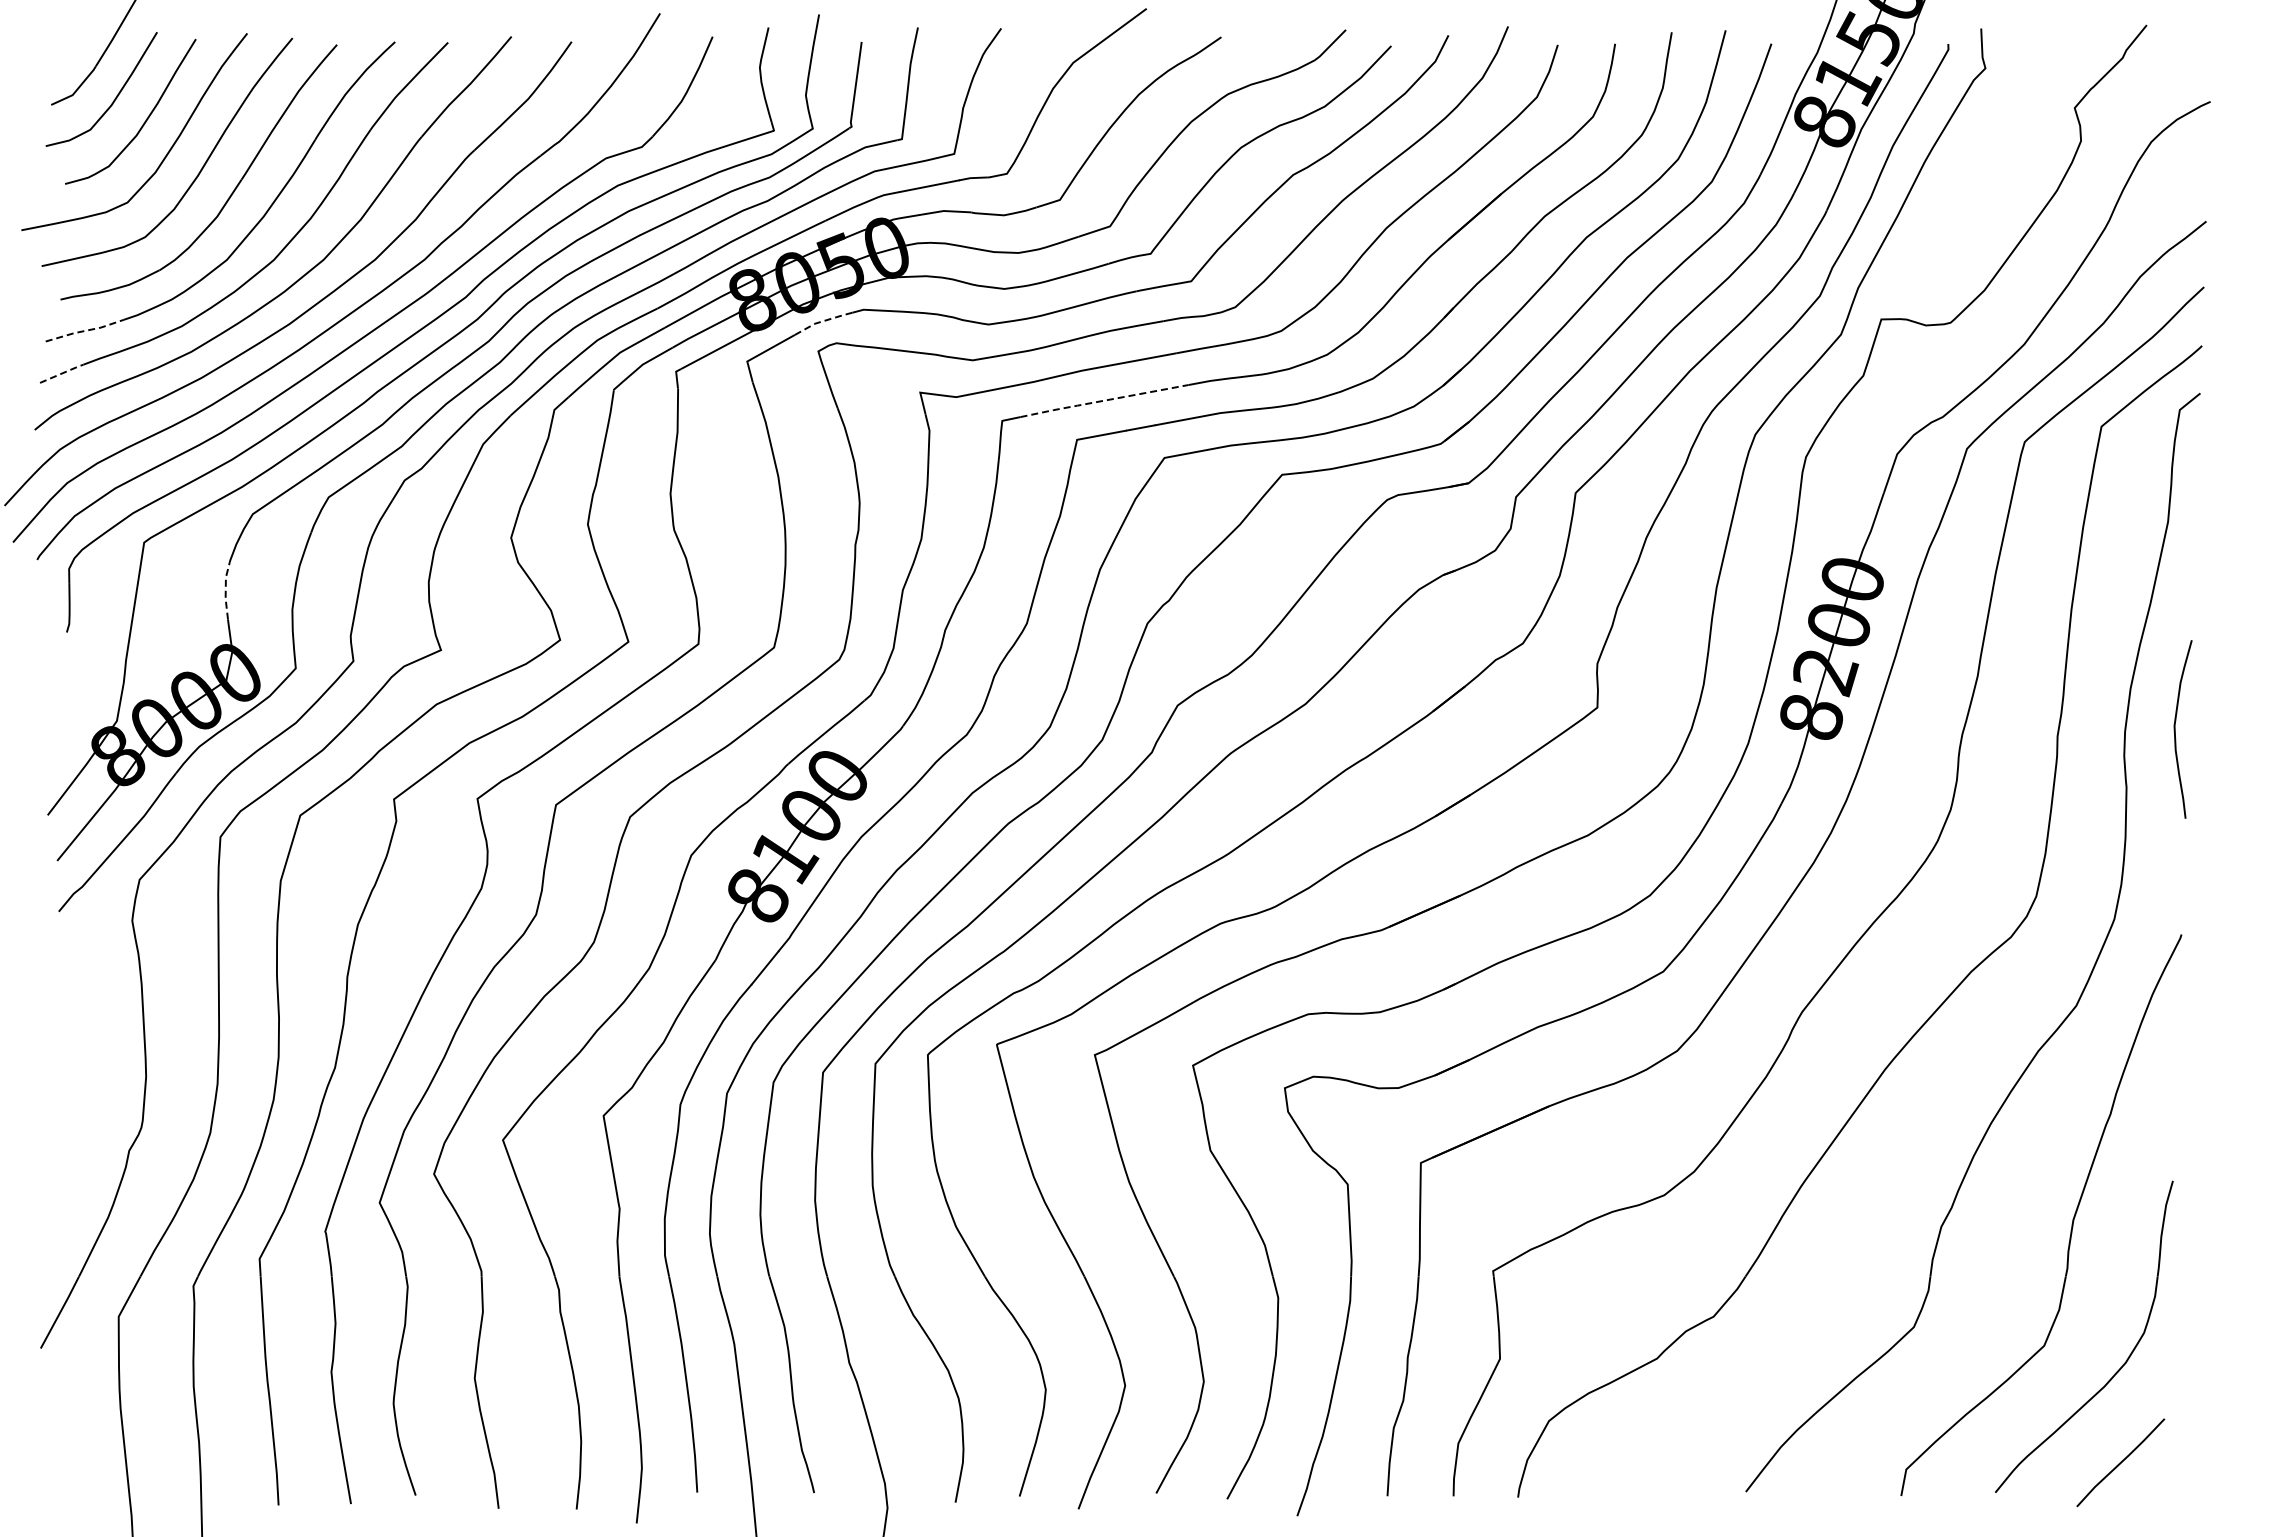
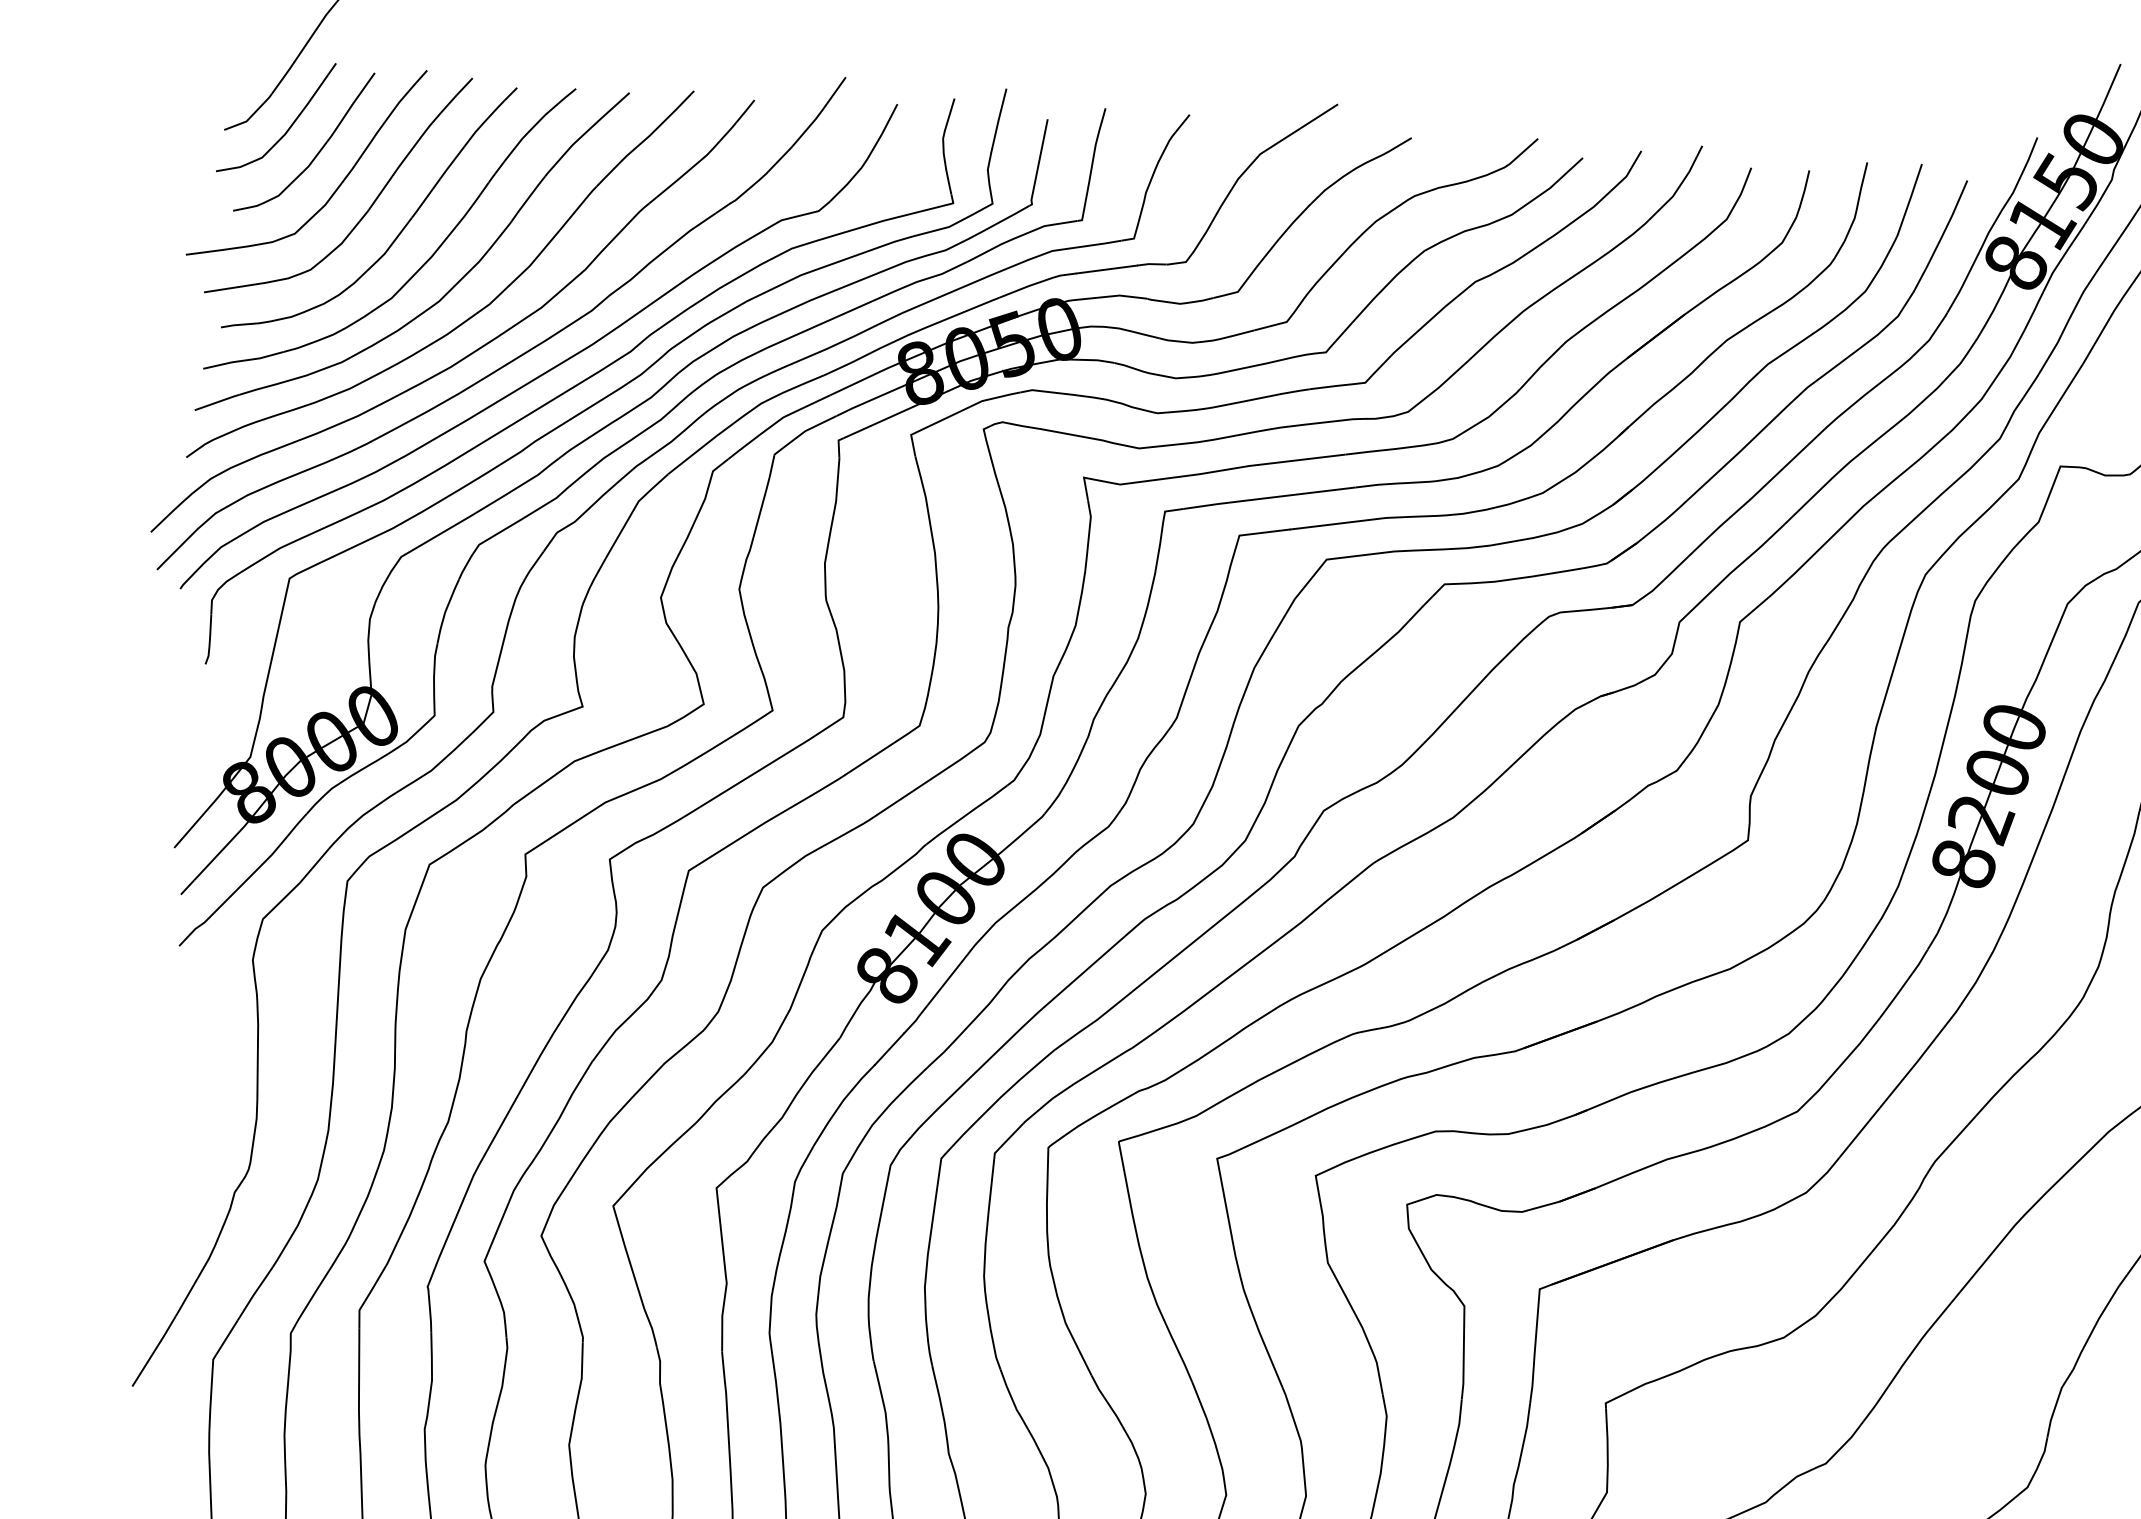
line: (823, 321) -> (990, 399), dashed -> solid
line: (85, 330) -> (244, 360), dashed -> solid
line: (62, 373) -> (218, 402), dashed -> solid
line: (1103, 400) -> (1268, 497), dashed -> solid
line: (225, 591) -> (368, 633), dashed -> solid

